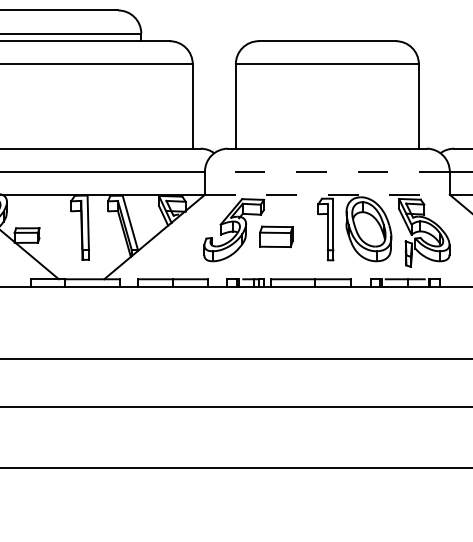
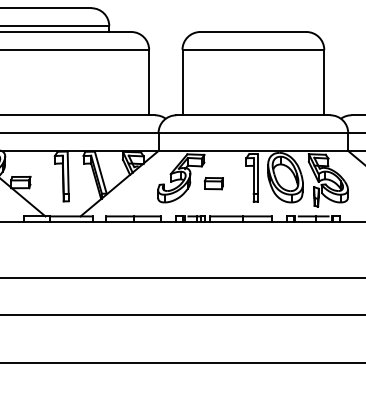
line: (326, 171) -> (252, 132), dashed -> solid
line: (327, 194) -> (253, 150), dashed -> solid
part: (276, 236) -> (213, 183), size x0.71

